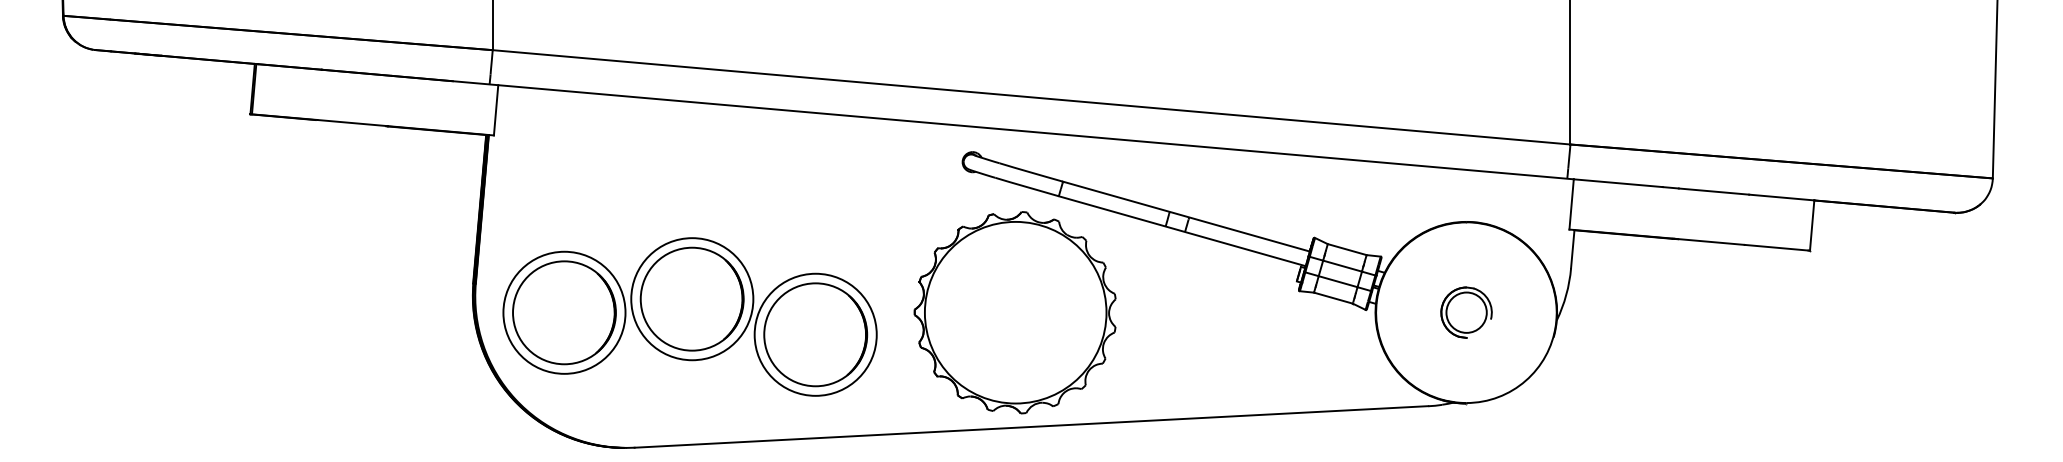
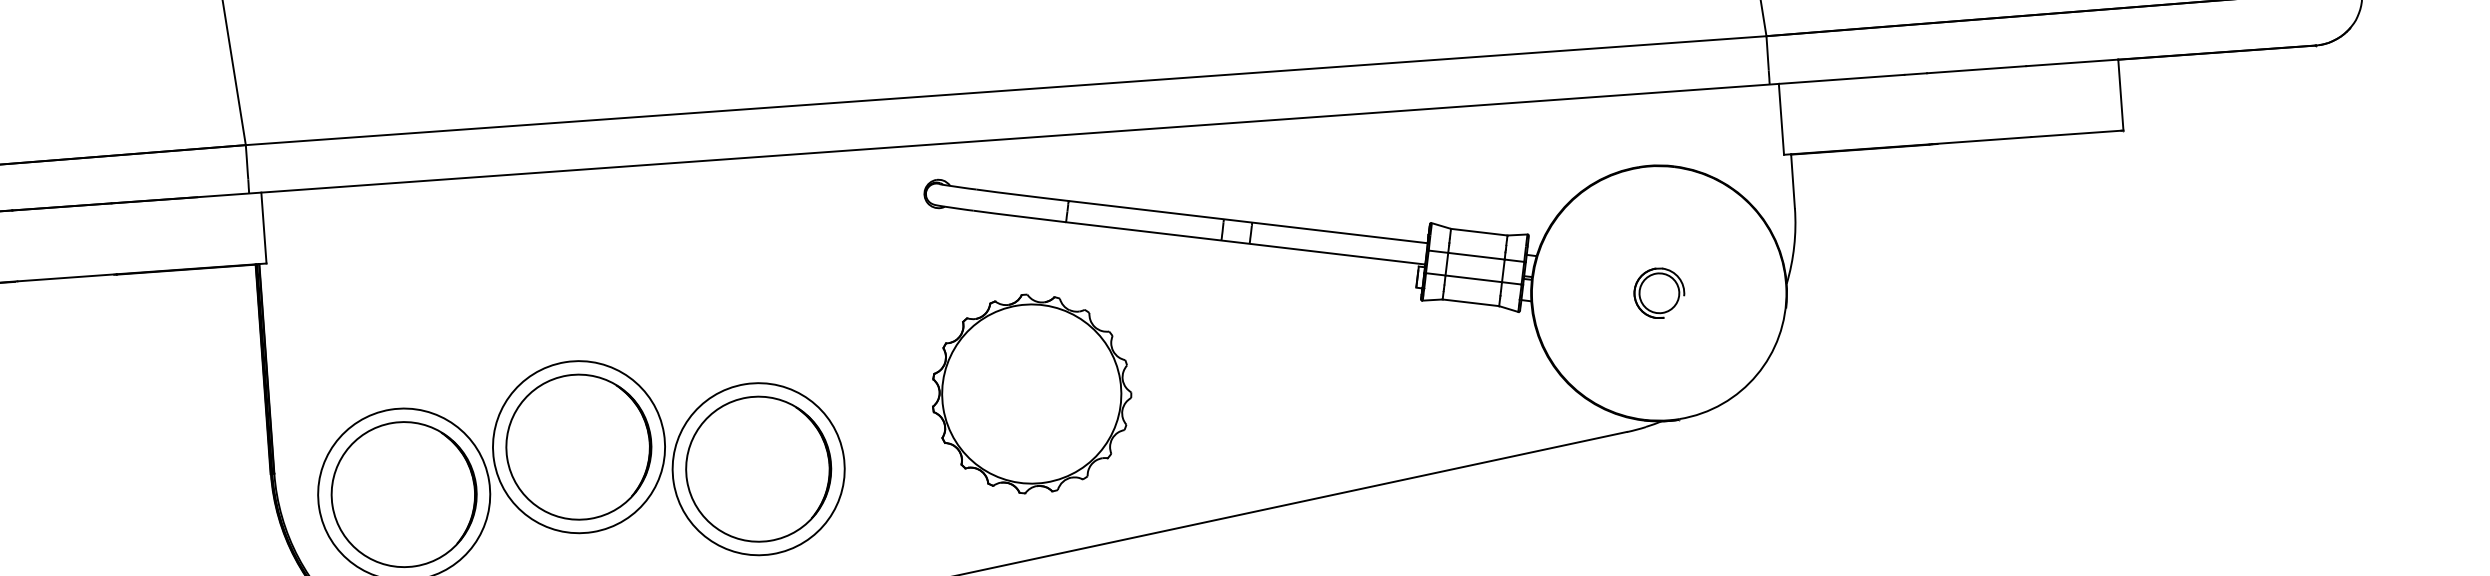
part: (1014, 312) -> (1030, 393), size x0.7
part: (1466, 312) -> (1659, 293), size x0.7

